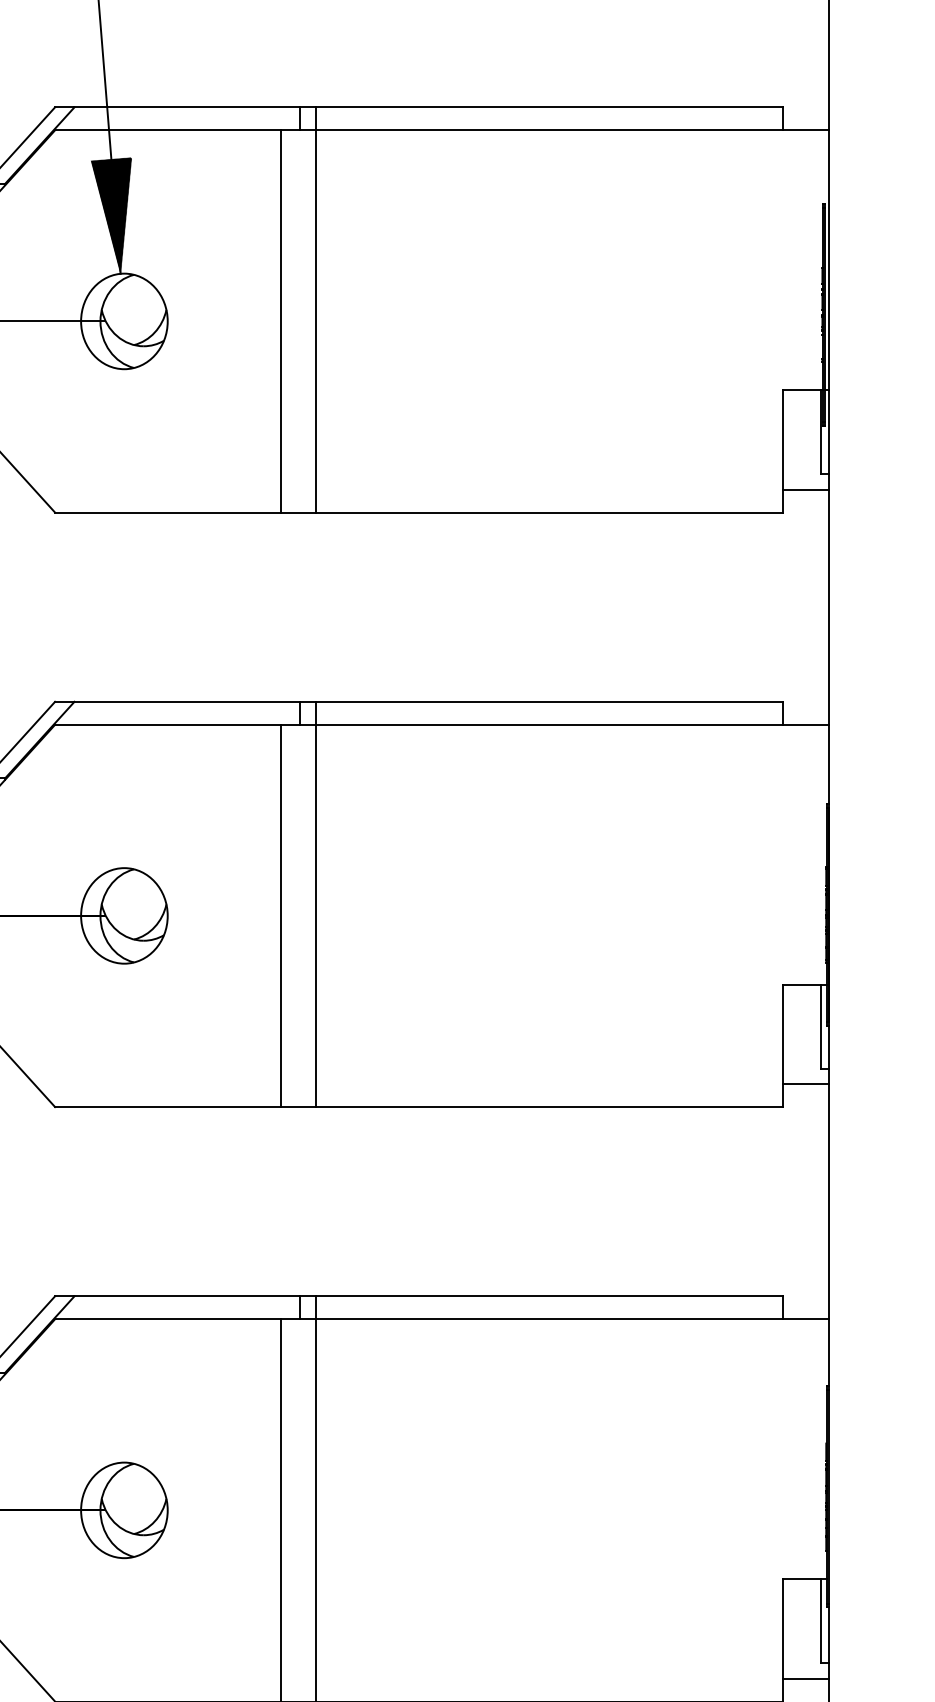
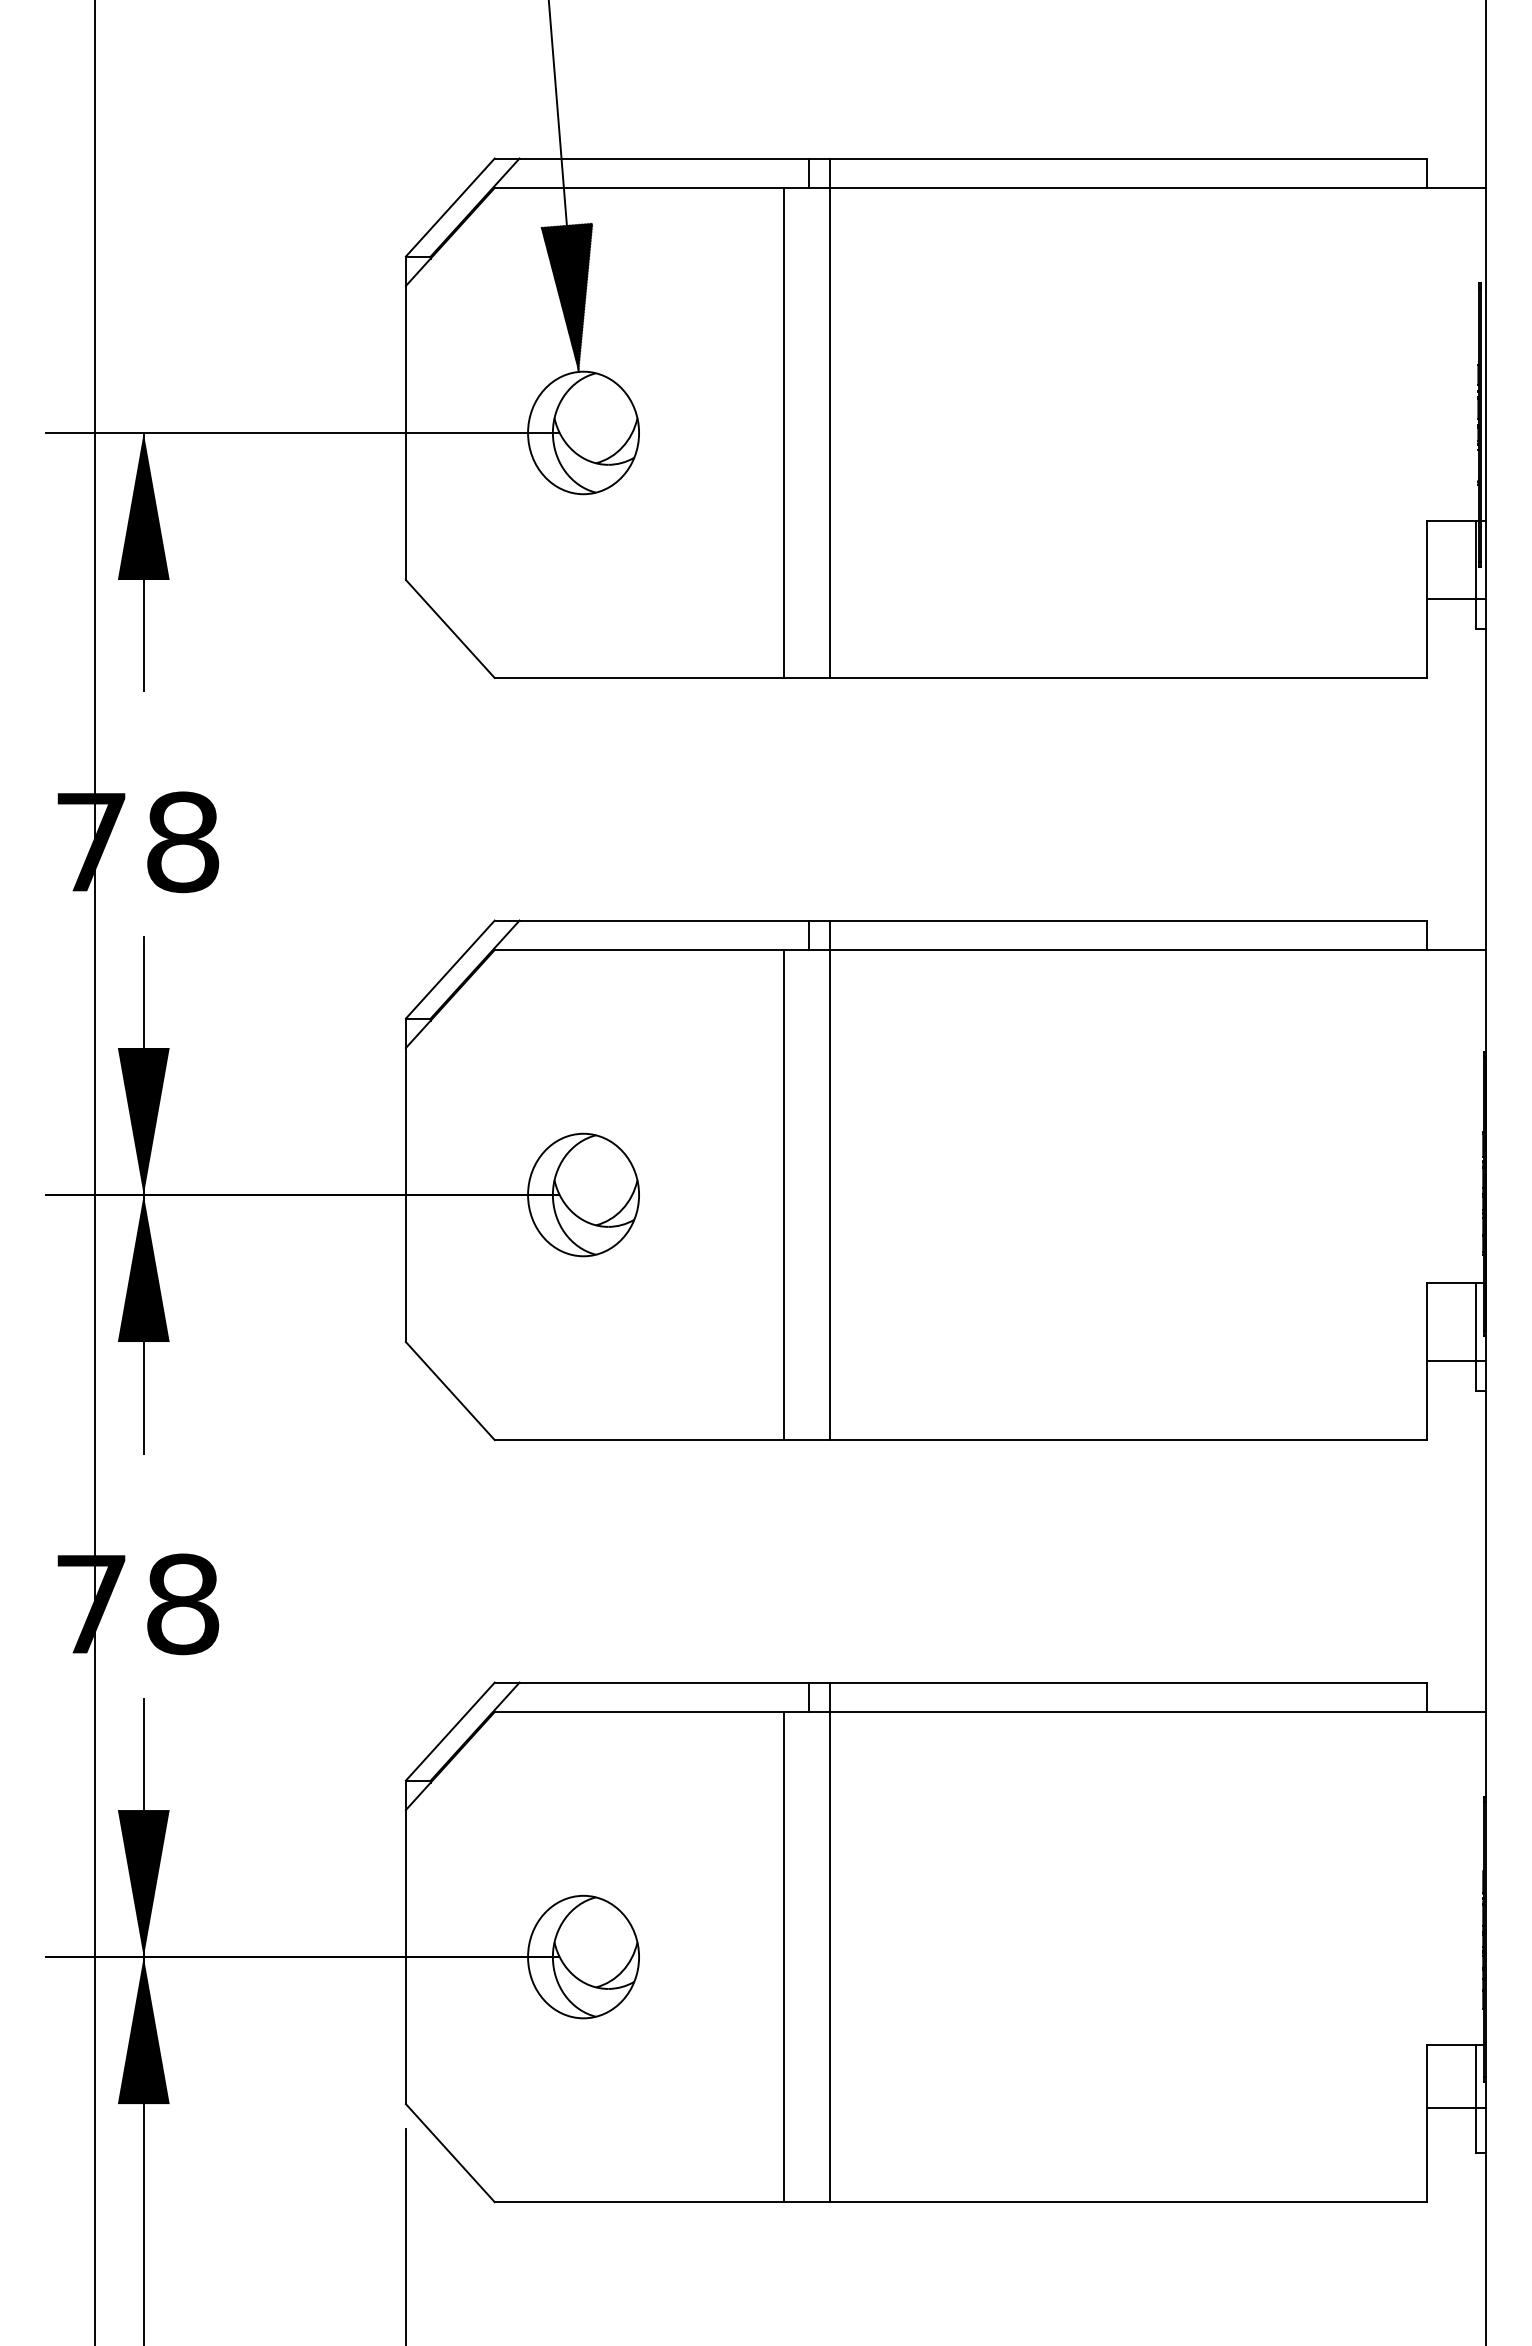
line: (805, 489) -> (1456, 598), moved
line: (805, 1084) -> (1456, 1360), moved
line: (805, 1678) -> (1456, 2107), moved

